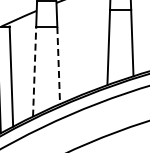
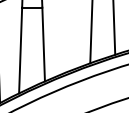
line: (58, 65) -> (43, 44), dashed -> solid
line: (34, 71) -> (20, 50), dashed -> solid

